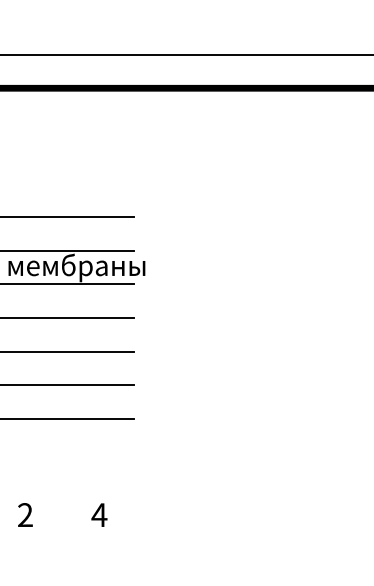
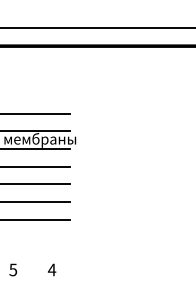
text: (25, 514) -> (13, 269), 2 -> 5

